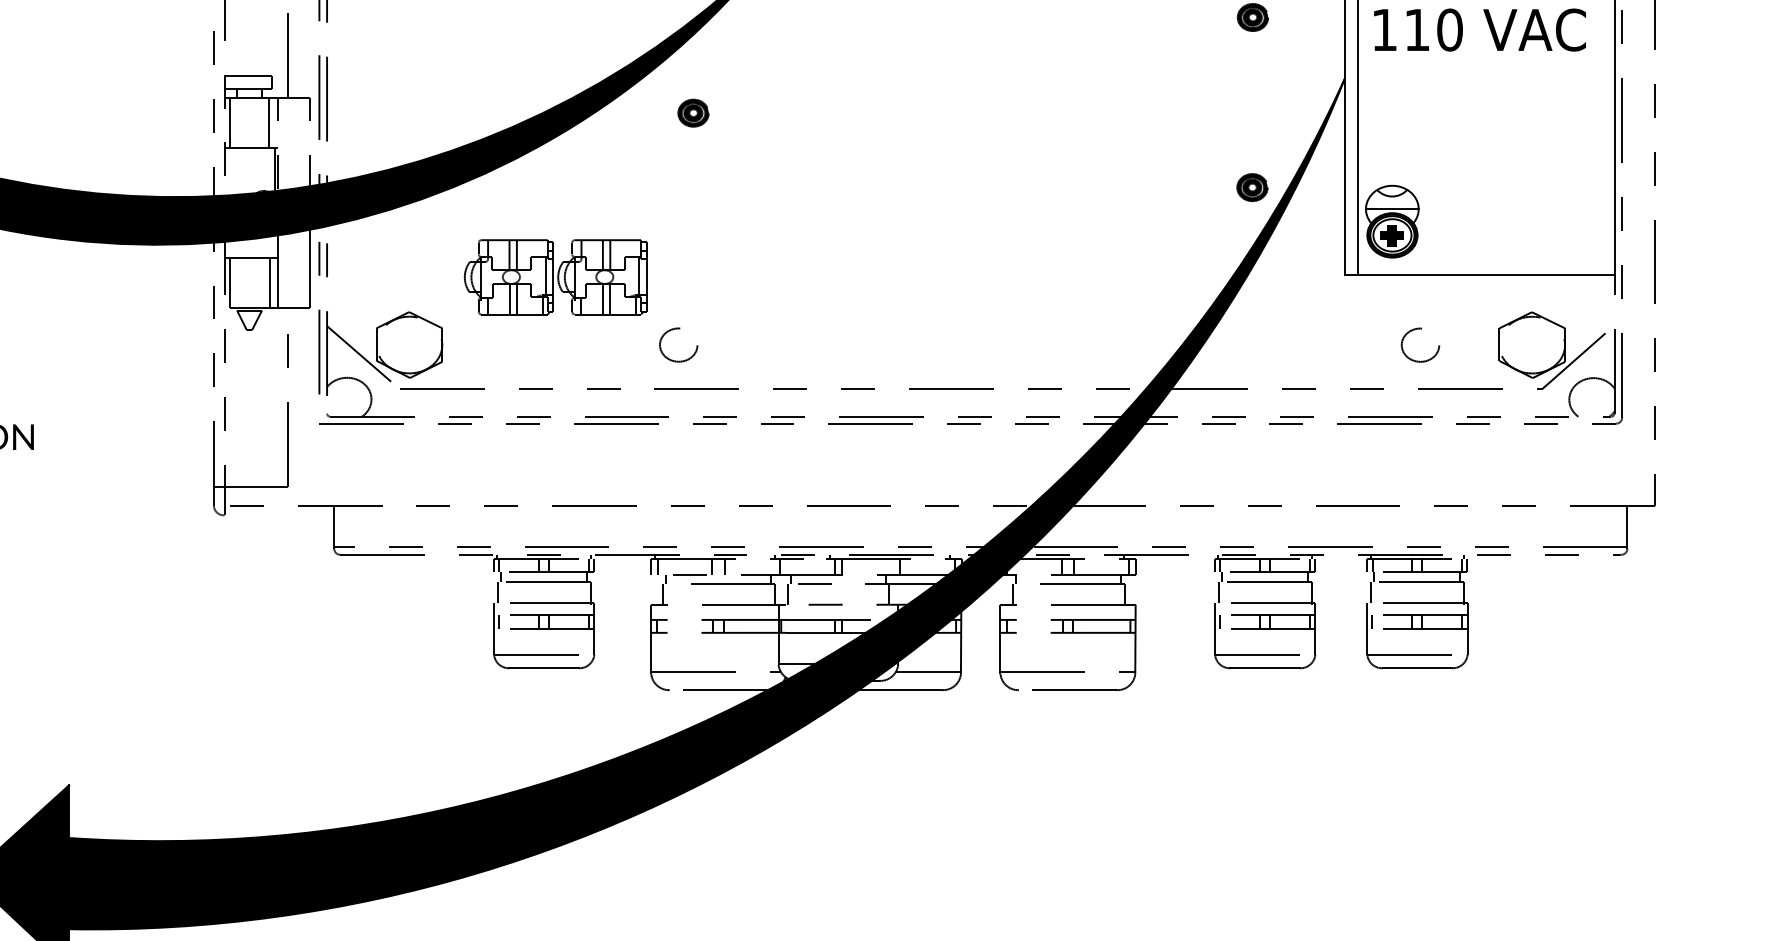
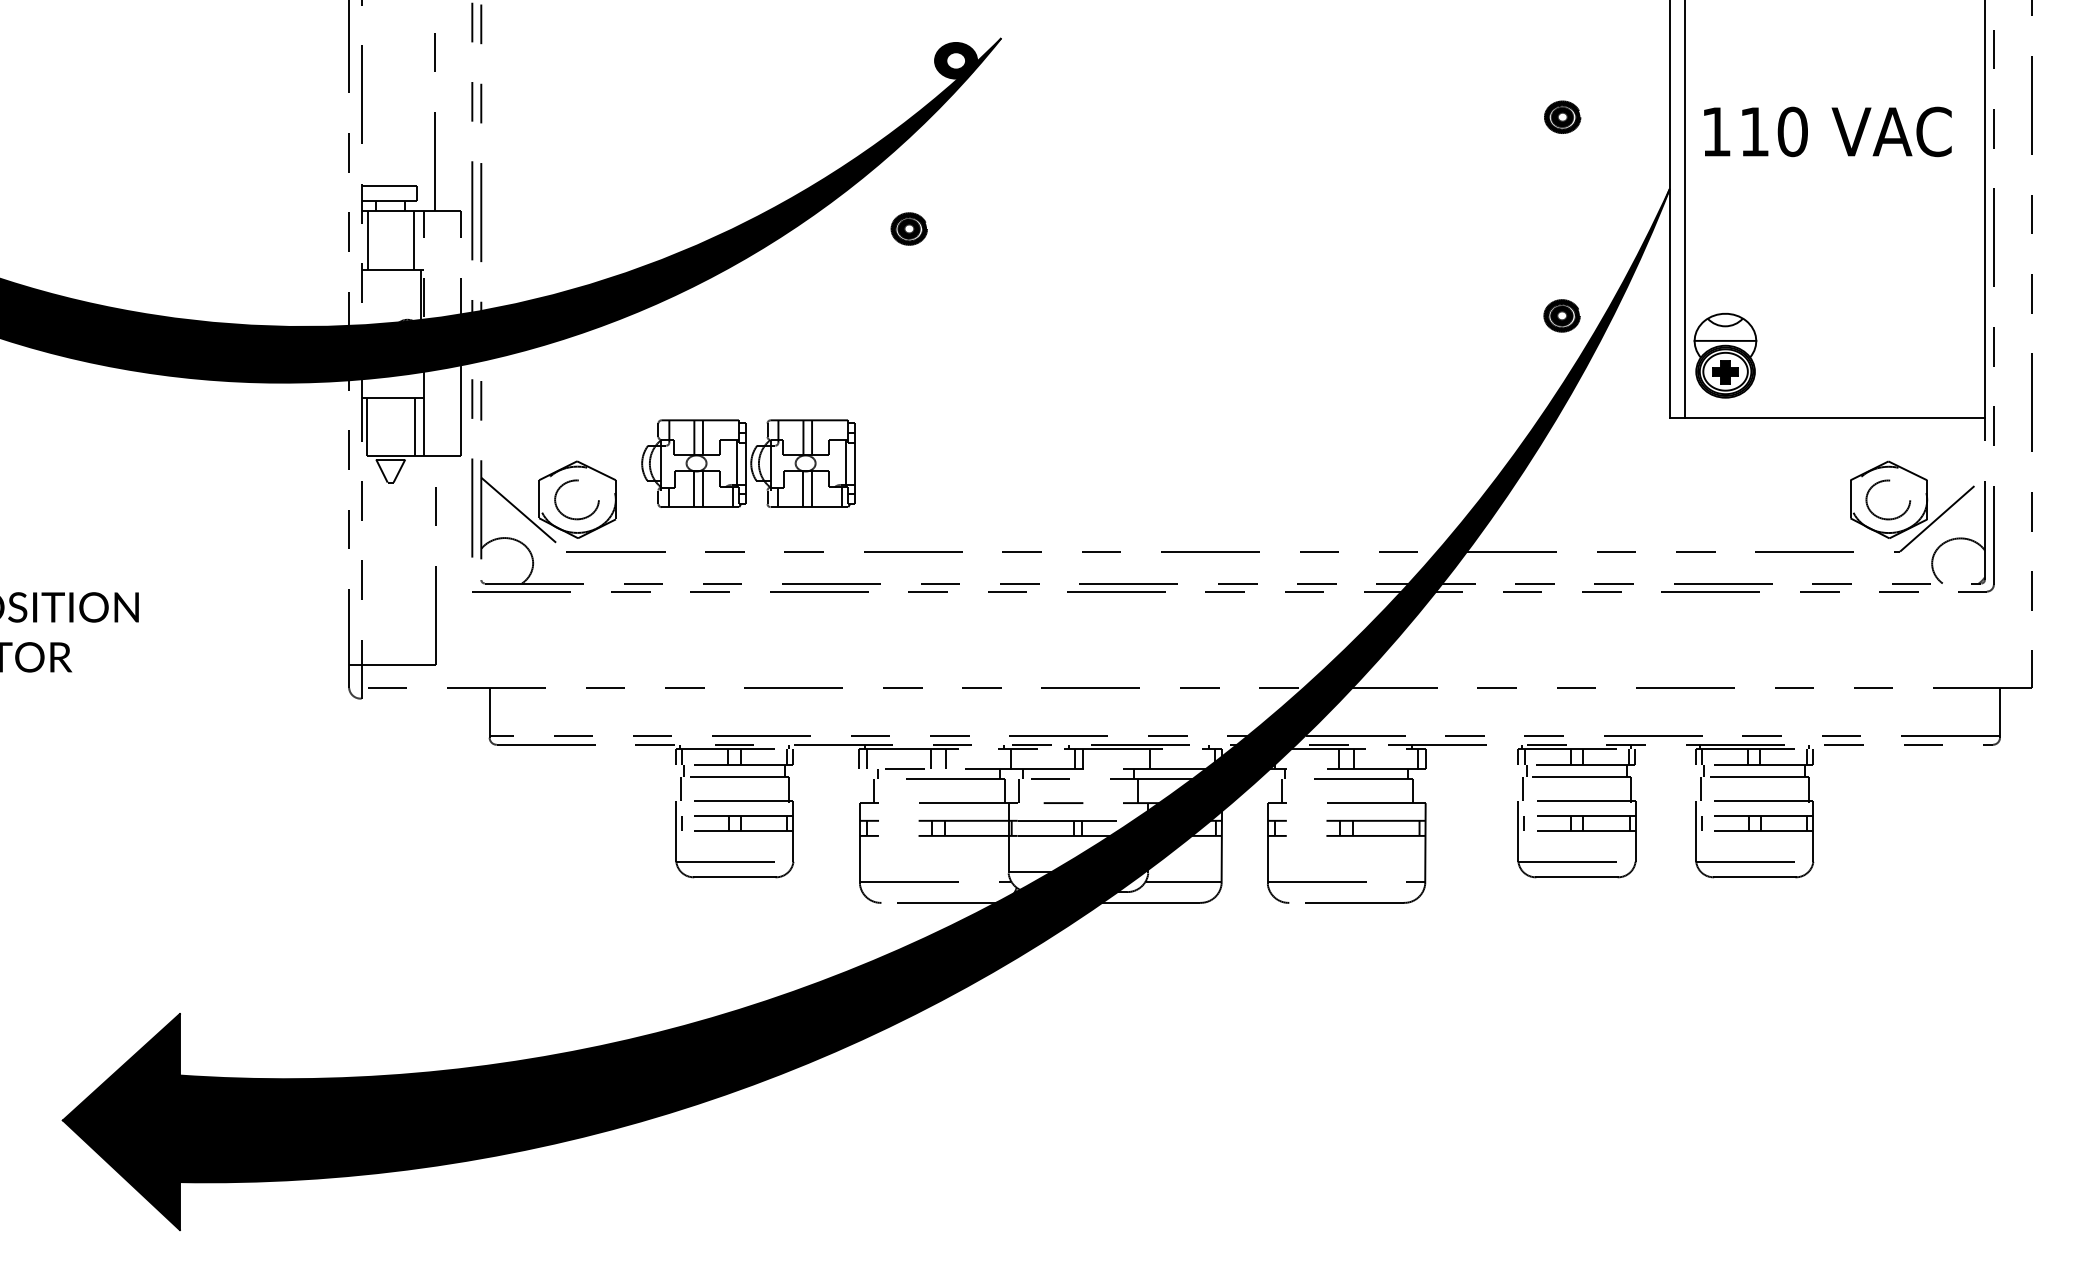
part: (555, 277) -> (748, 463), moved
part: (678, 329) -> (576, 481), moved
part: (1420, 329) -> (1888, 481), moved

